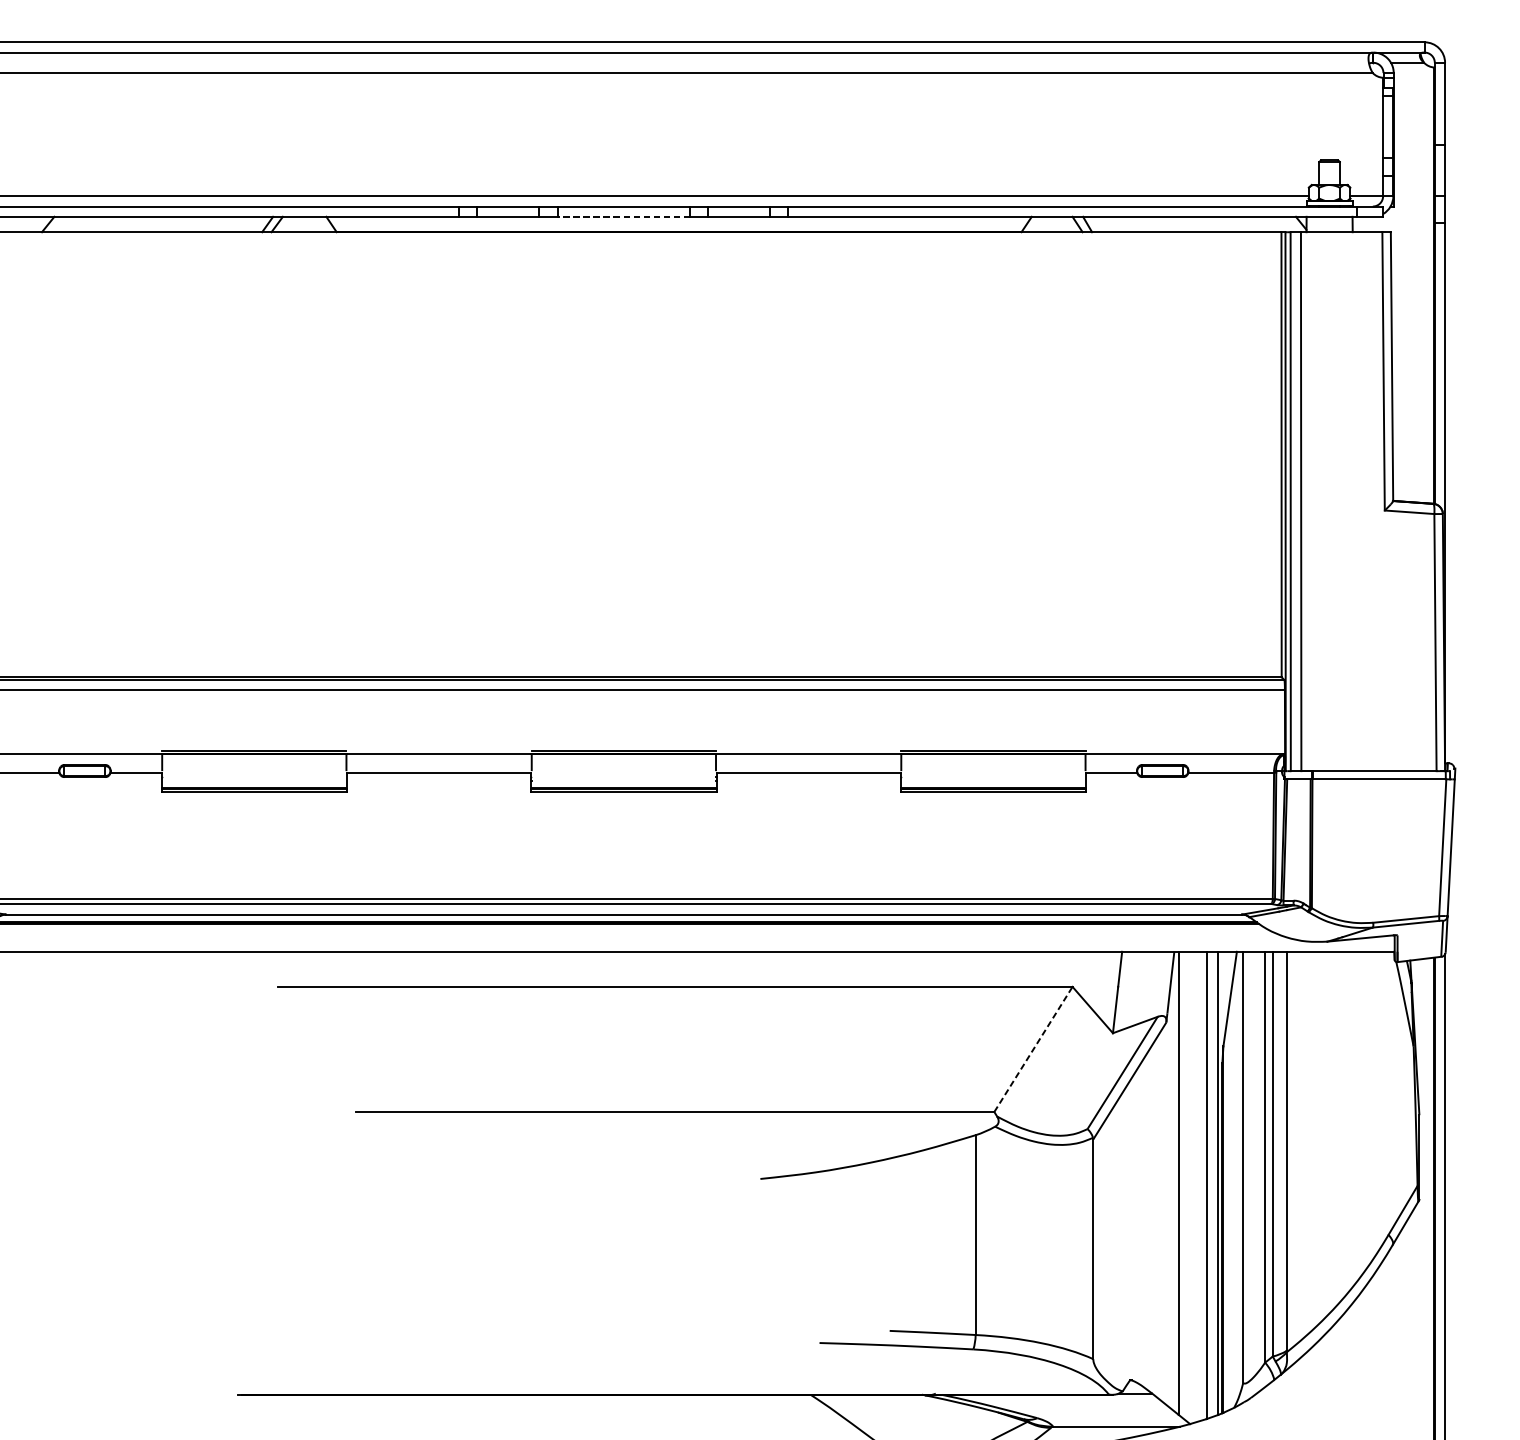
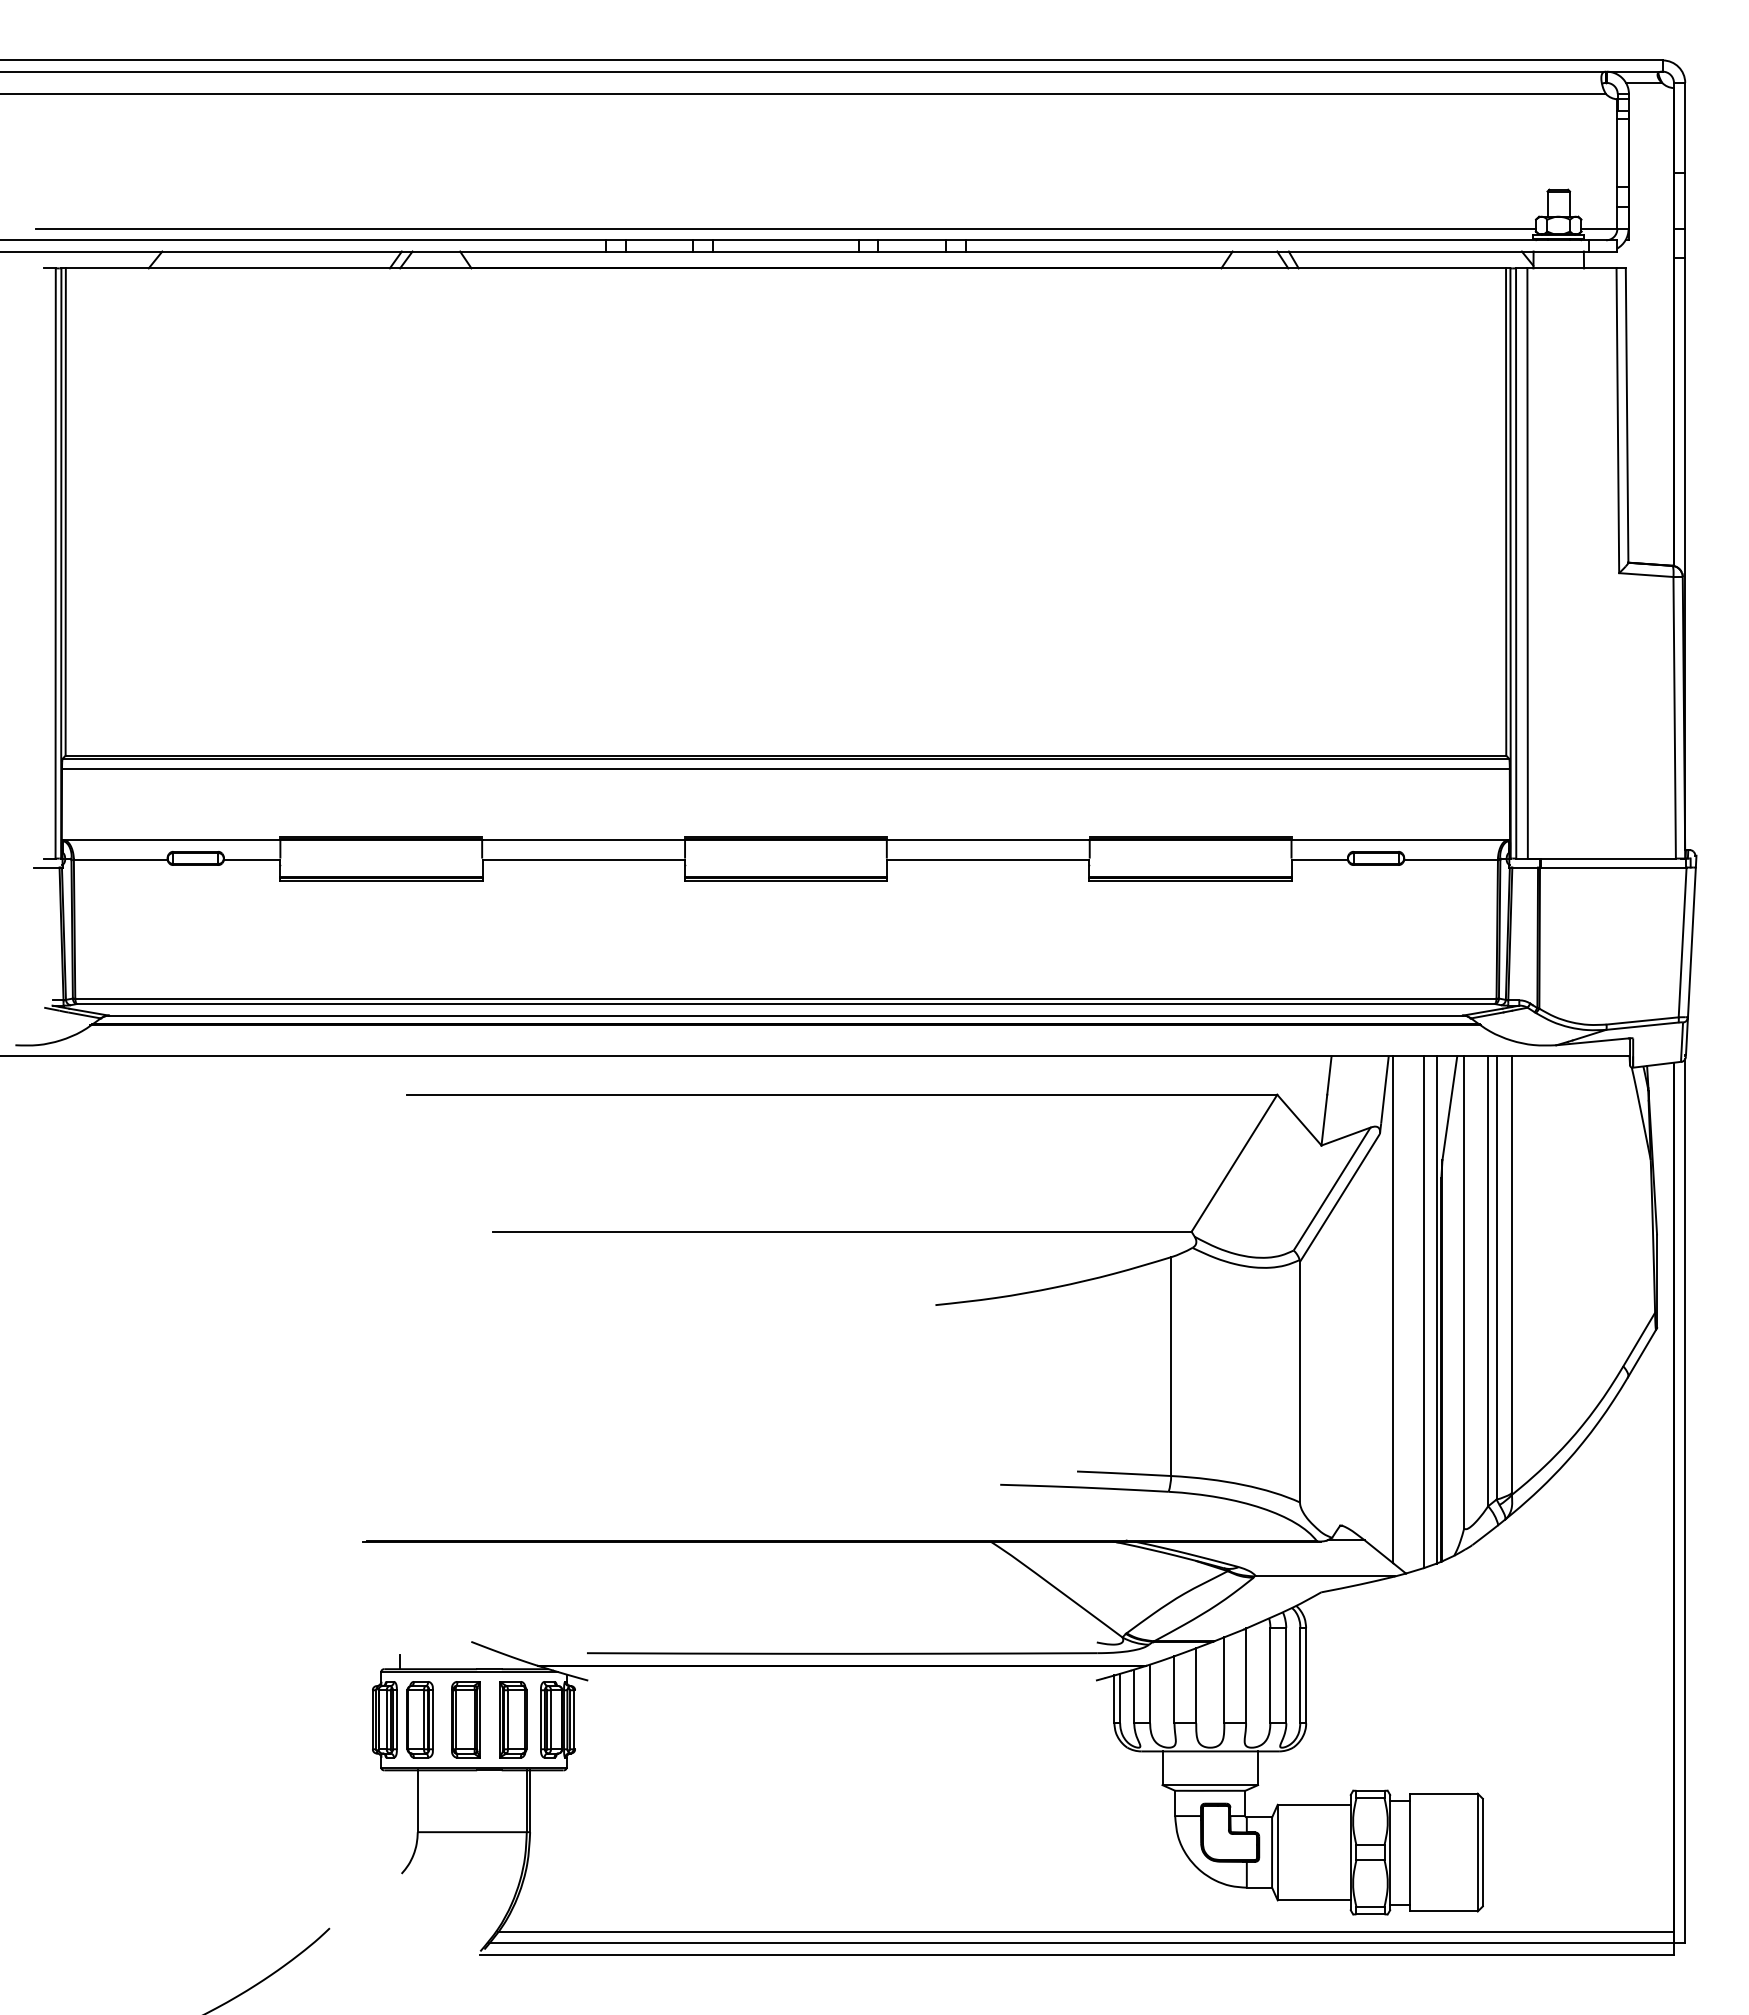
line: (623, 216) -> (785, 251), dashed -> solid
line: (1033, 1049) -> (1234, 1163), dashed -> solid

